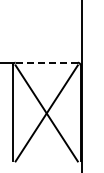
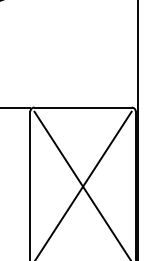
line: (46, 62) -> (82, 107), dashed -> solid

